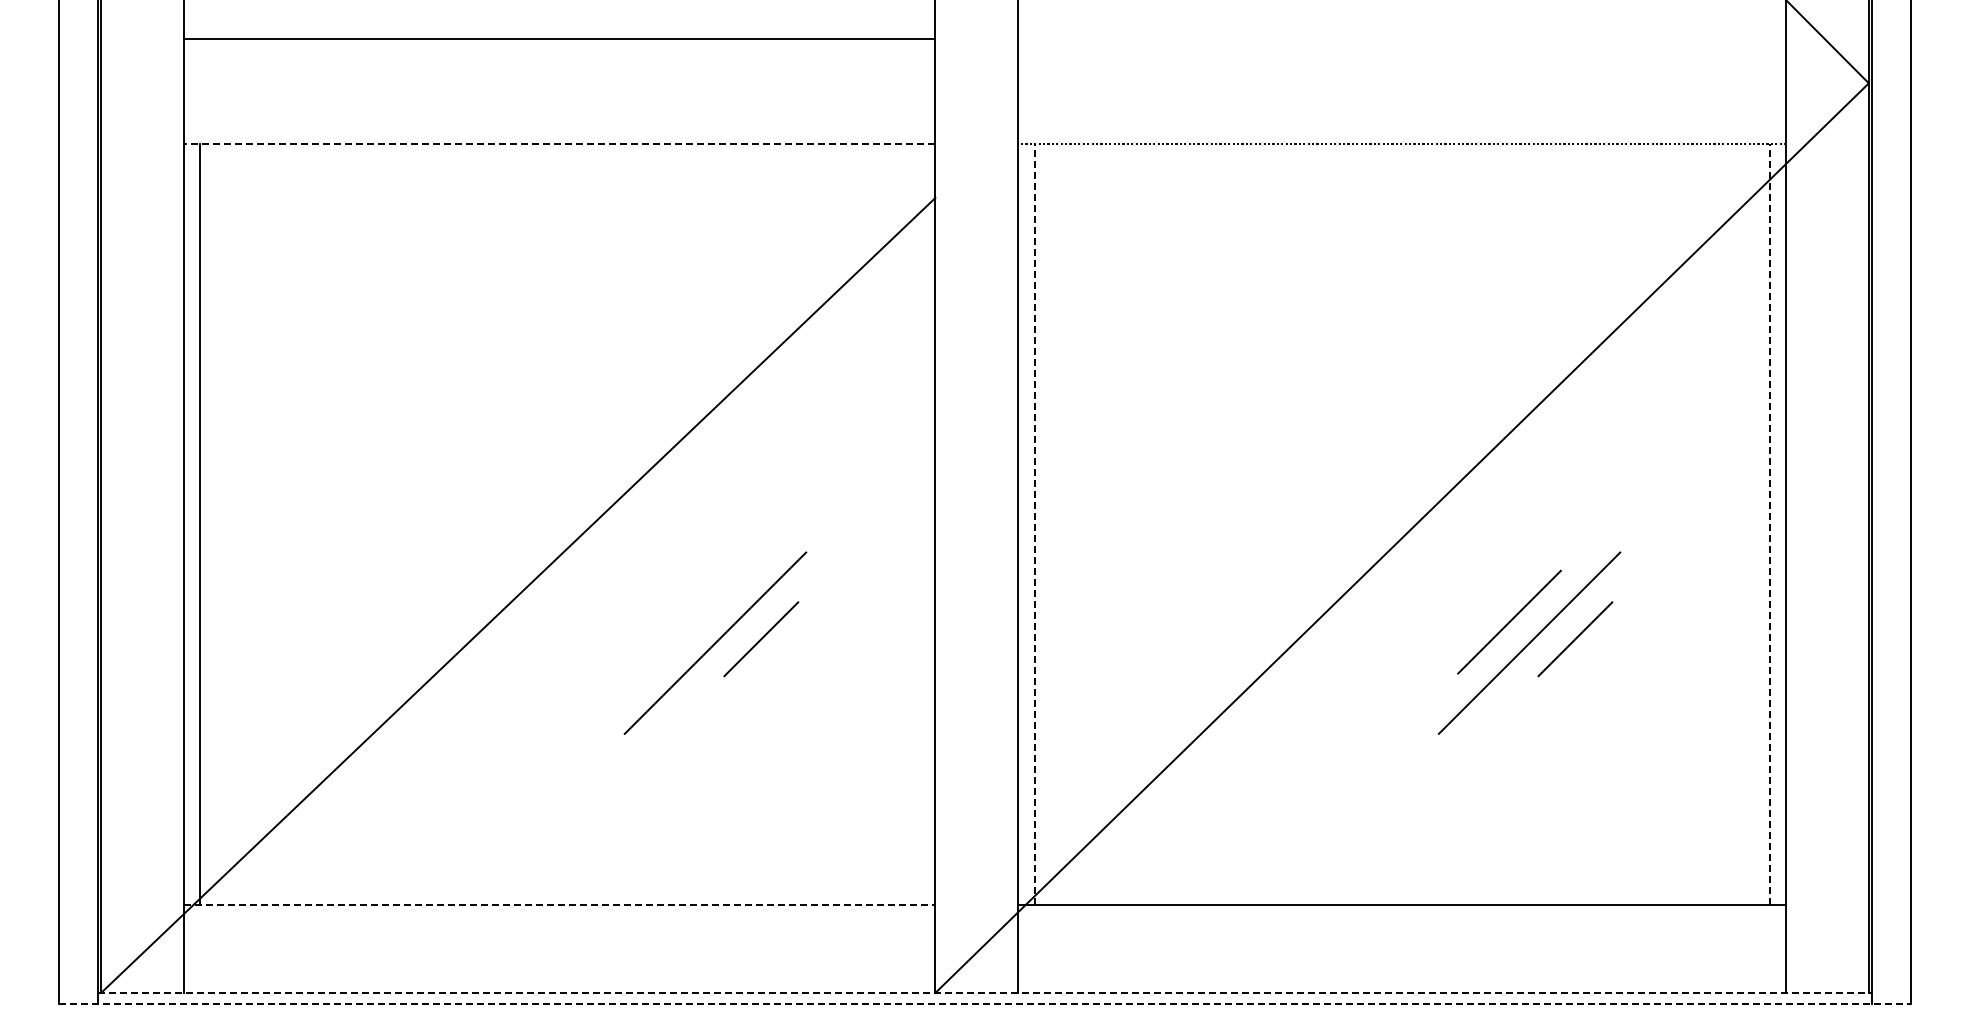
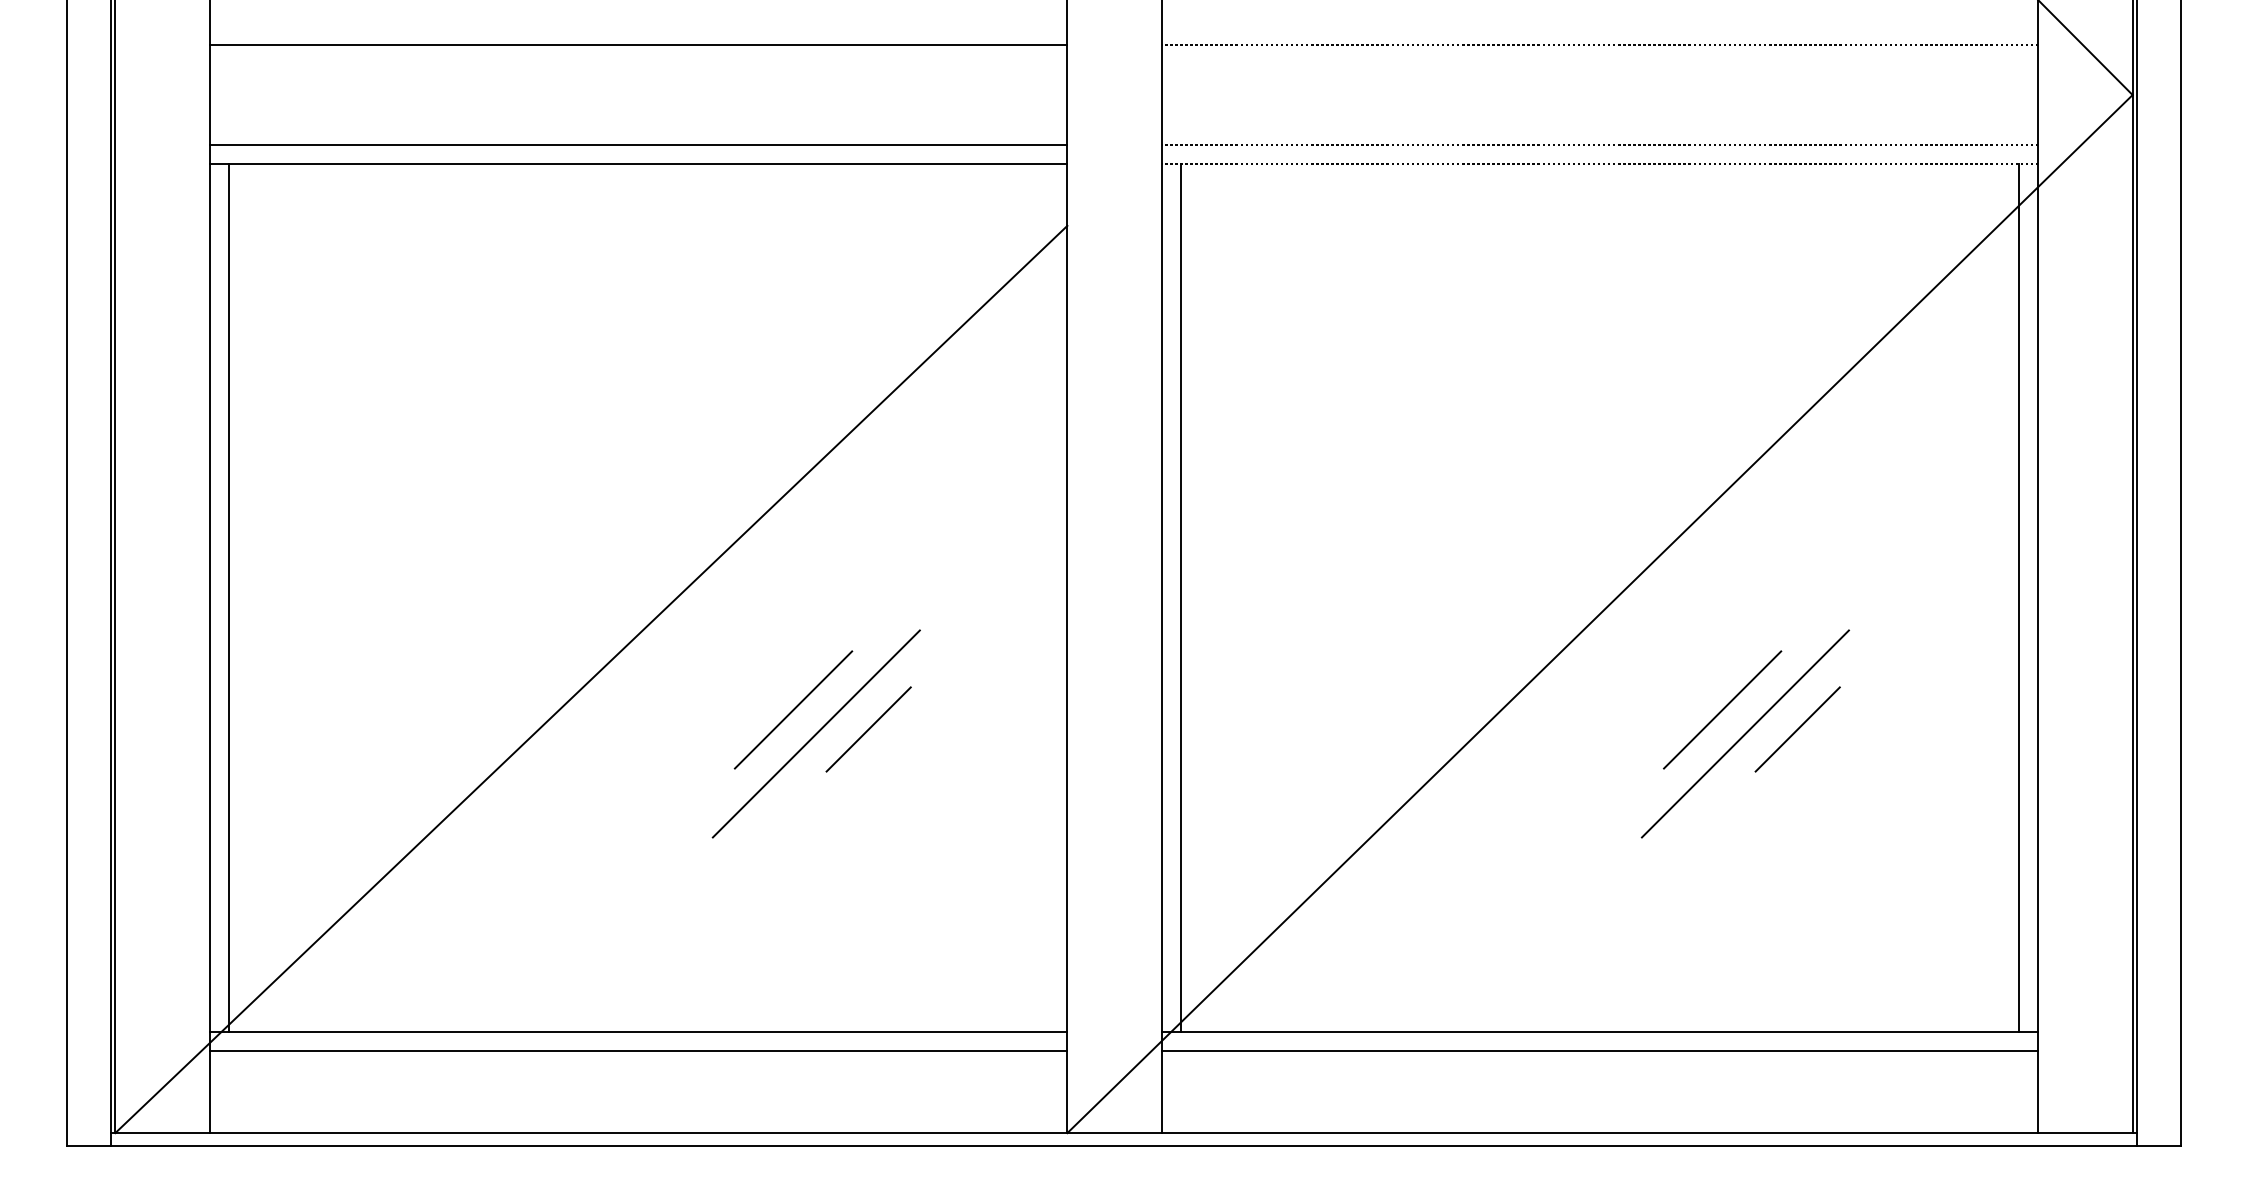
line: (1402, 39) -> (1600, 45), added
line: (559, 127) -> (638, 145), added
line: (1402, 127) -> (1600, 145), added
line: (559, 143) -> (638, 163), dashed -> solid
line: (1034, 523) -> (1180, 597), dashed -> solid
line: (1769, 523) -> (2019, 597), dashed -> solid
line: (695, 621) -> (793, 709), added
line: (559, 904) -> (638, 1032), dashed -> solid
line: (559, 921) -> (638, 1051), added
line: (1402, 921) -> (1600, 1051), added
line: (985, 993) -> (1124, 1133), dashed -> solid
line: (984, 1004) -> (1123, 1146), dashed -> solid

